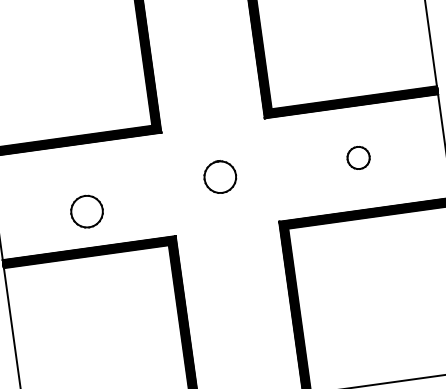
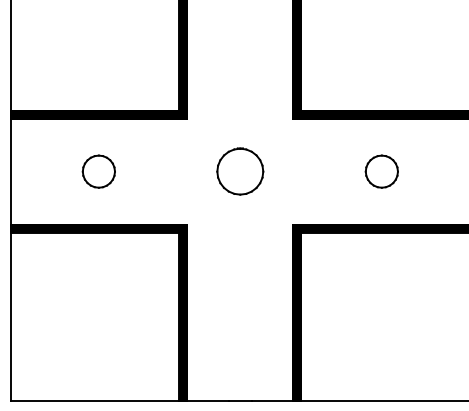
part: (358, 157) -> (381, 171), size x1.43
part: (220, 177) -> (240, 171), size x1.43
part: (86, 211) -> (98, 171), moved

